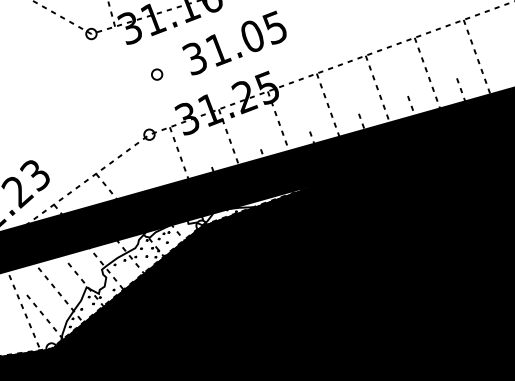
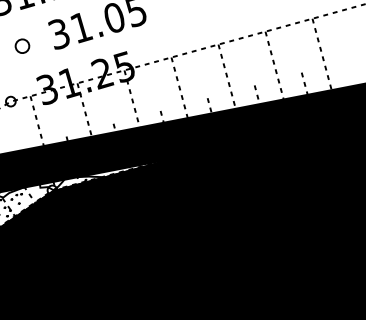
part: (157, 74) -> (22, 46), size x1.4

